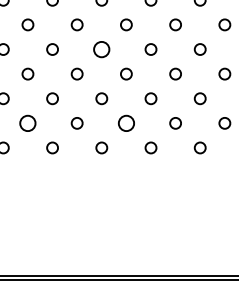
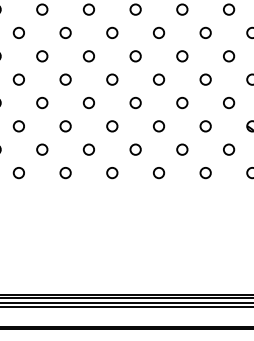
circle: (101, 49) -> (112, 79), size x0.71
circle: (28, 123) -> (42, 149), size x0.71
circle: (126, 123) -> (135, 149), size x0.71

